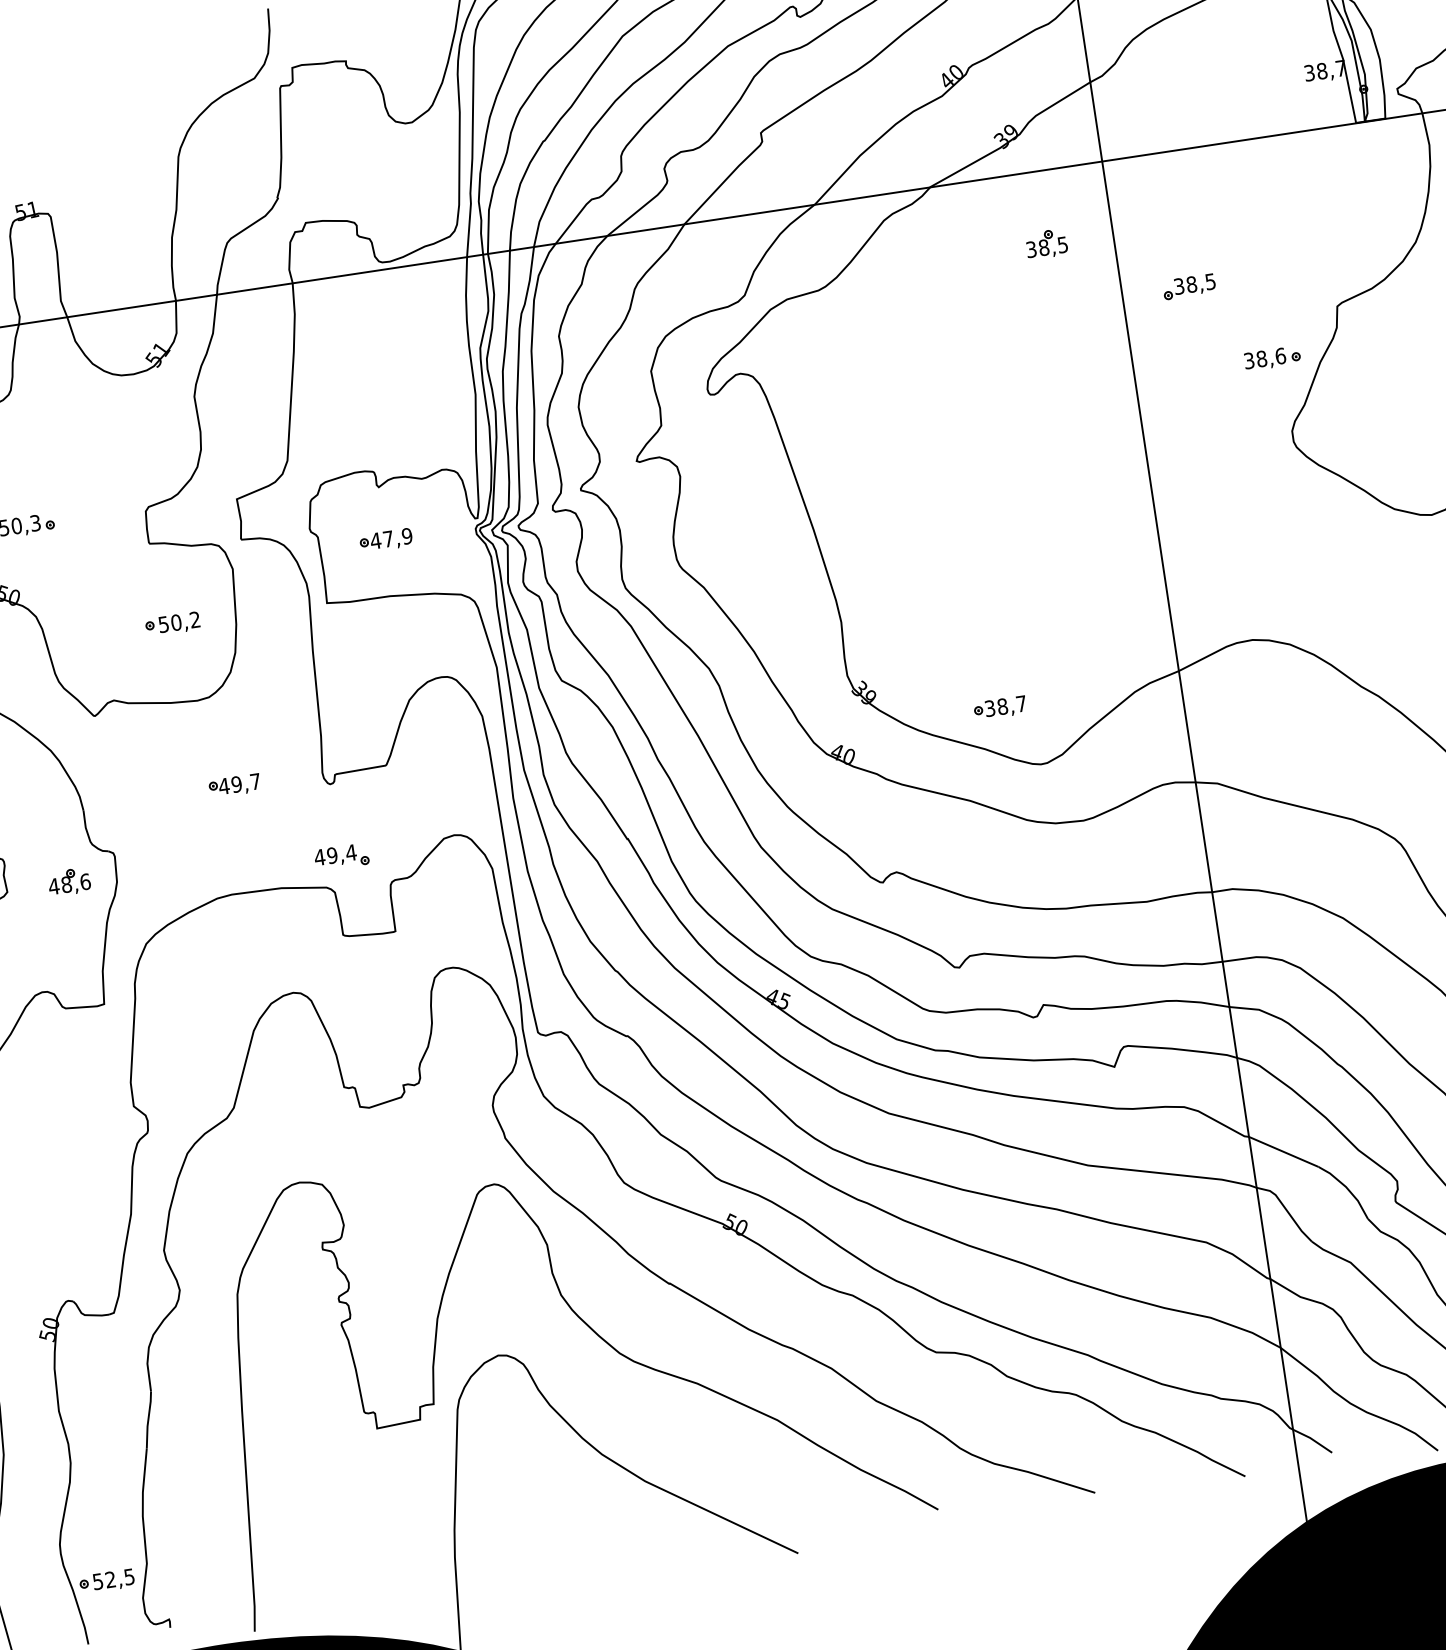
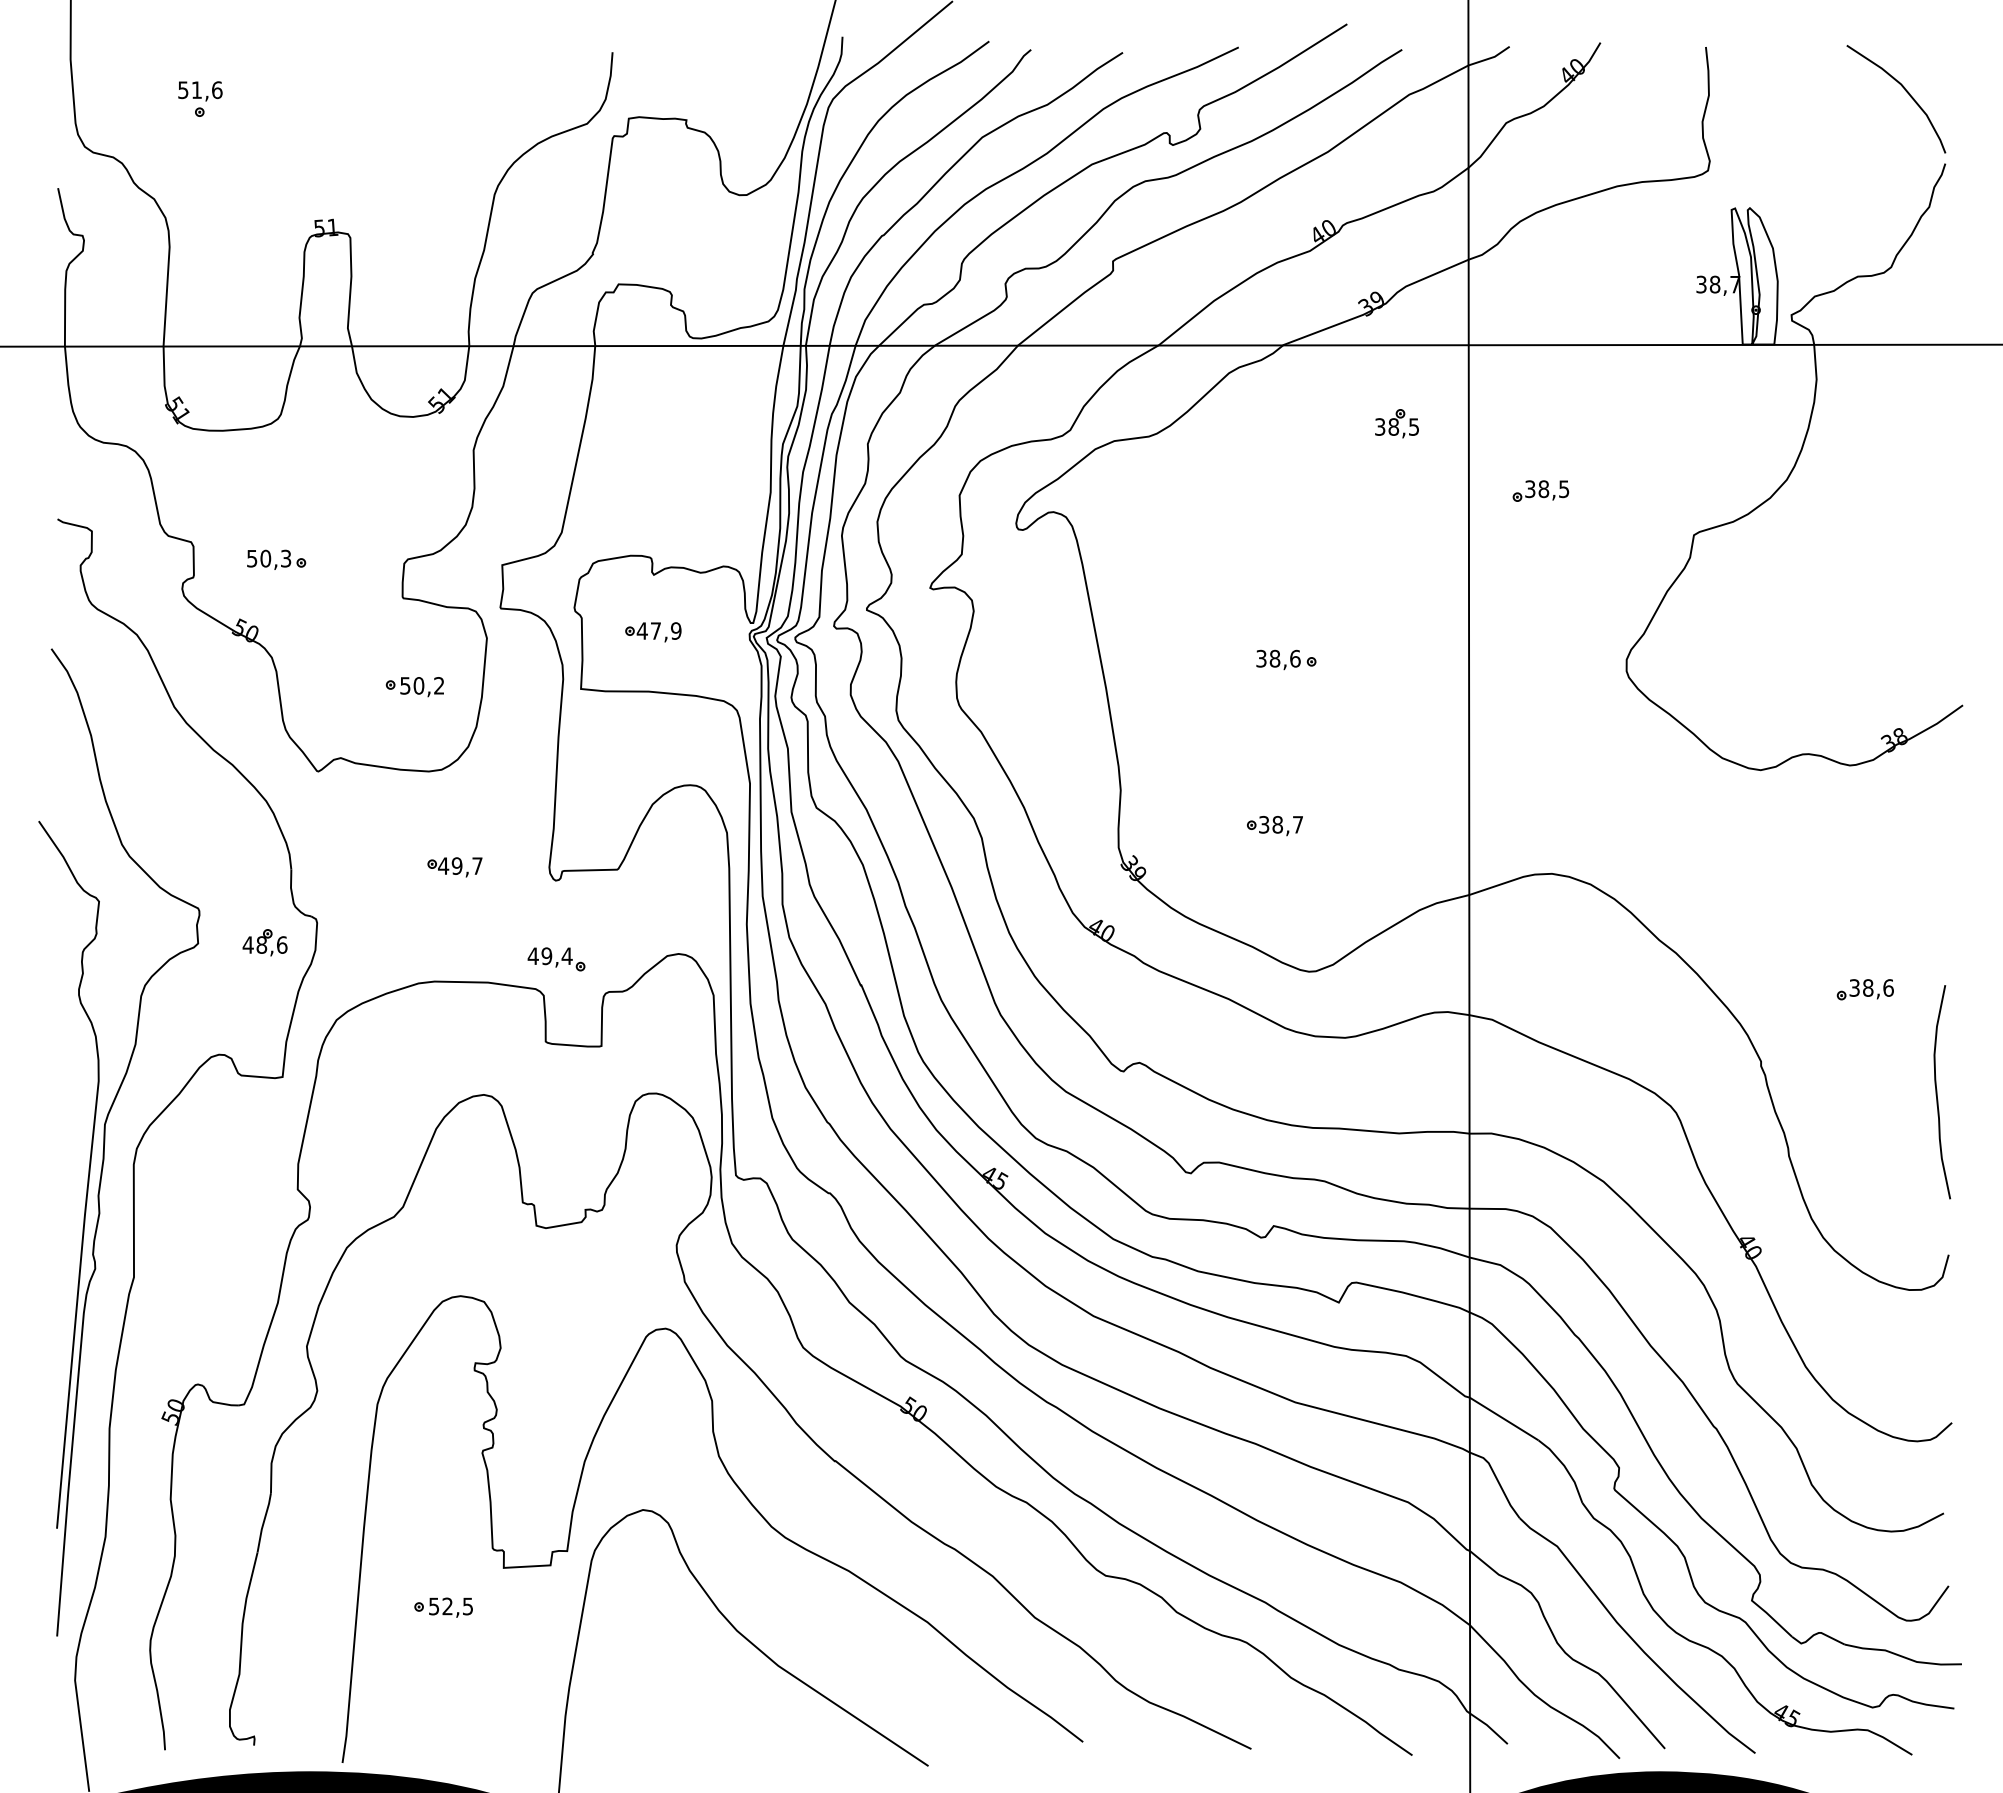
part: (1272, 358) -> (1286, 659), moved
part: (999, 708) -> (1274, 826), moved
part: (106, 1581) -> (443, 1607), moved

